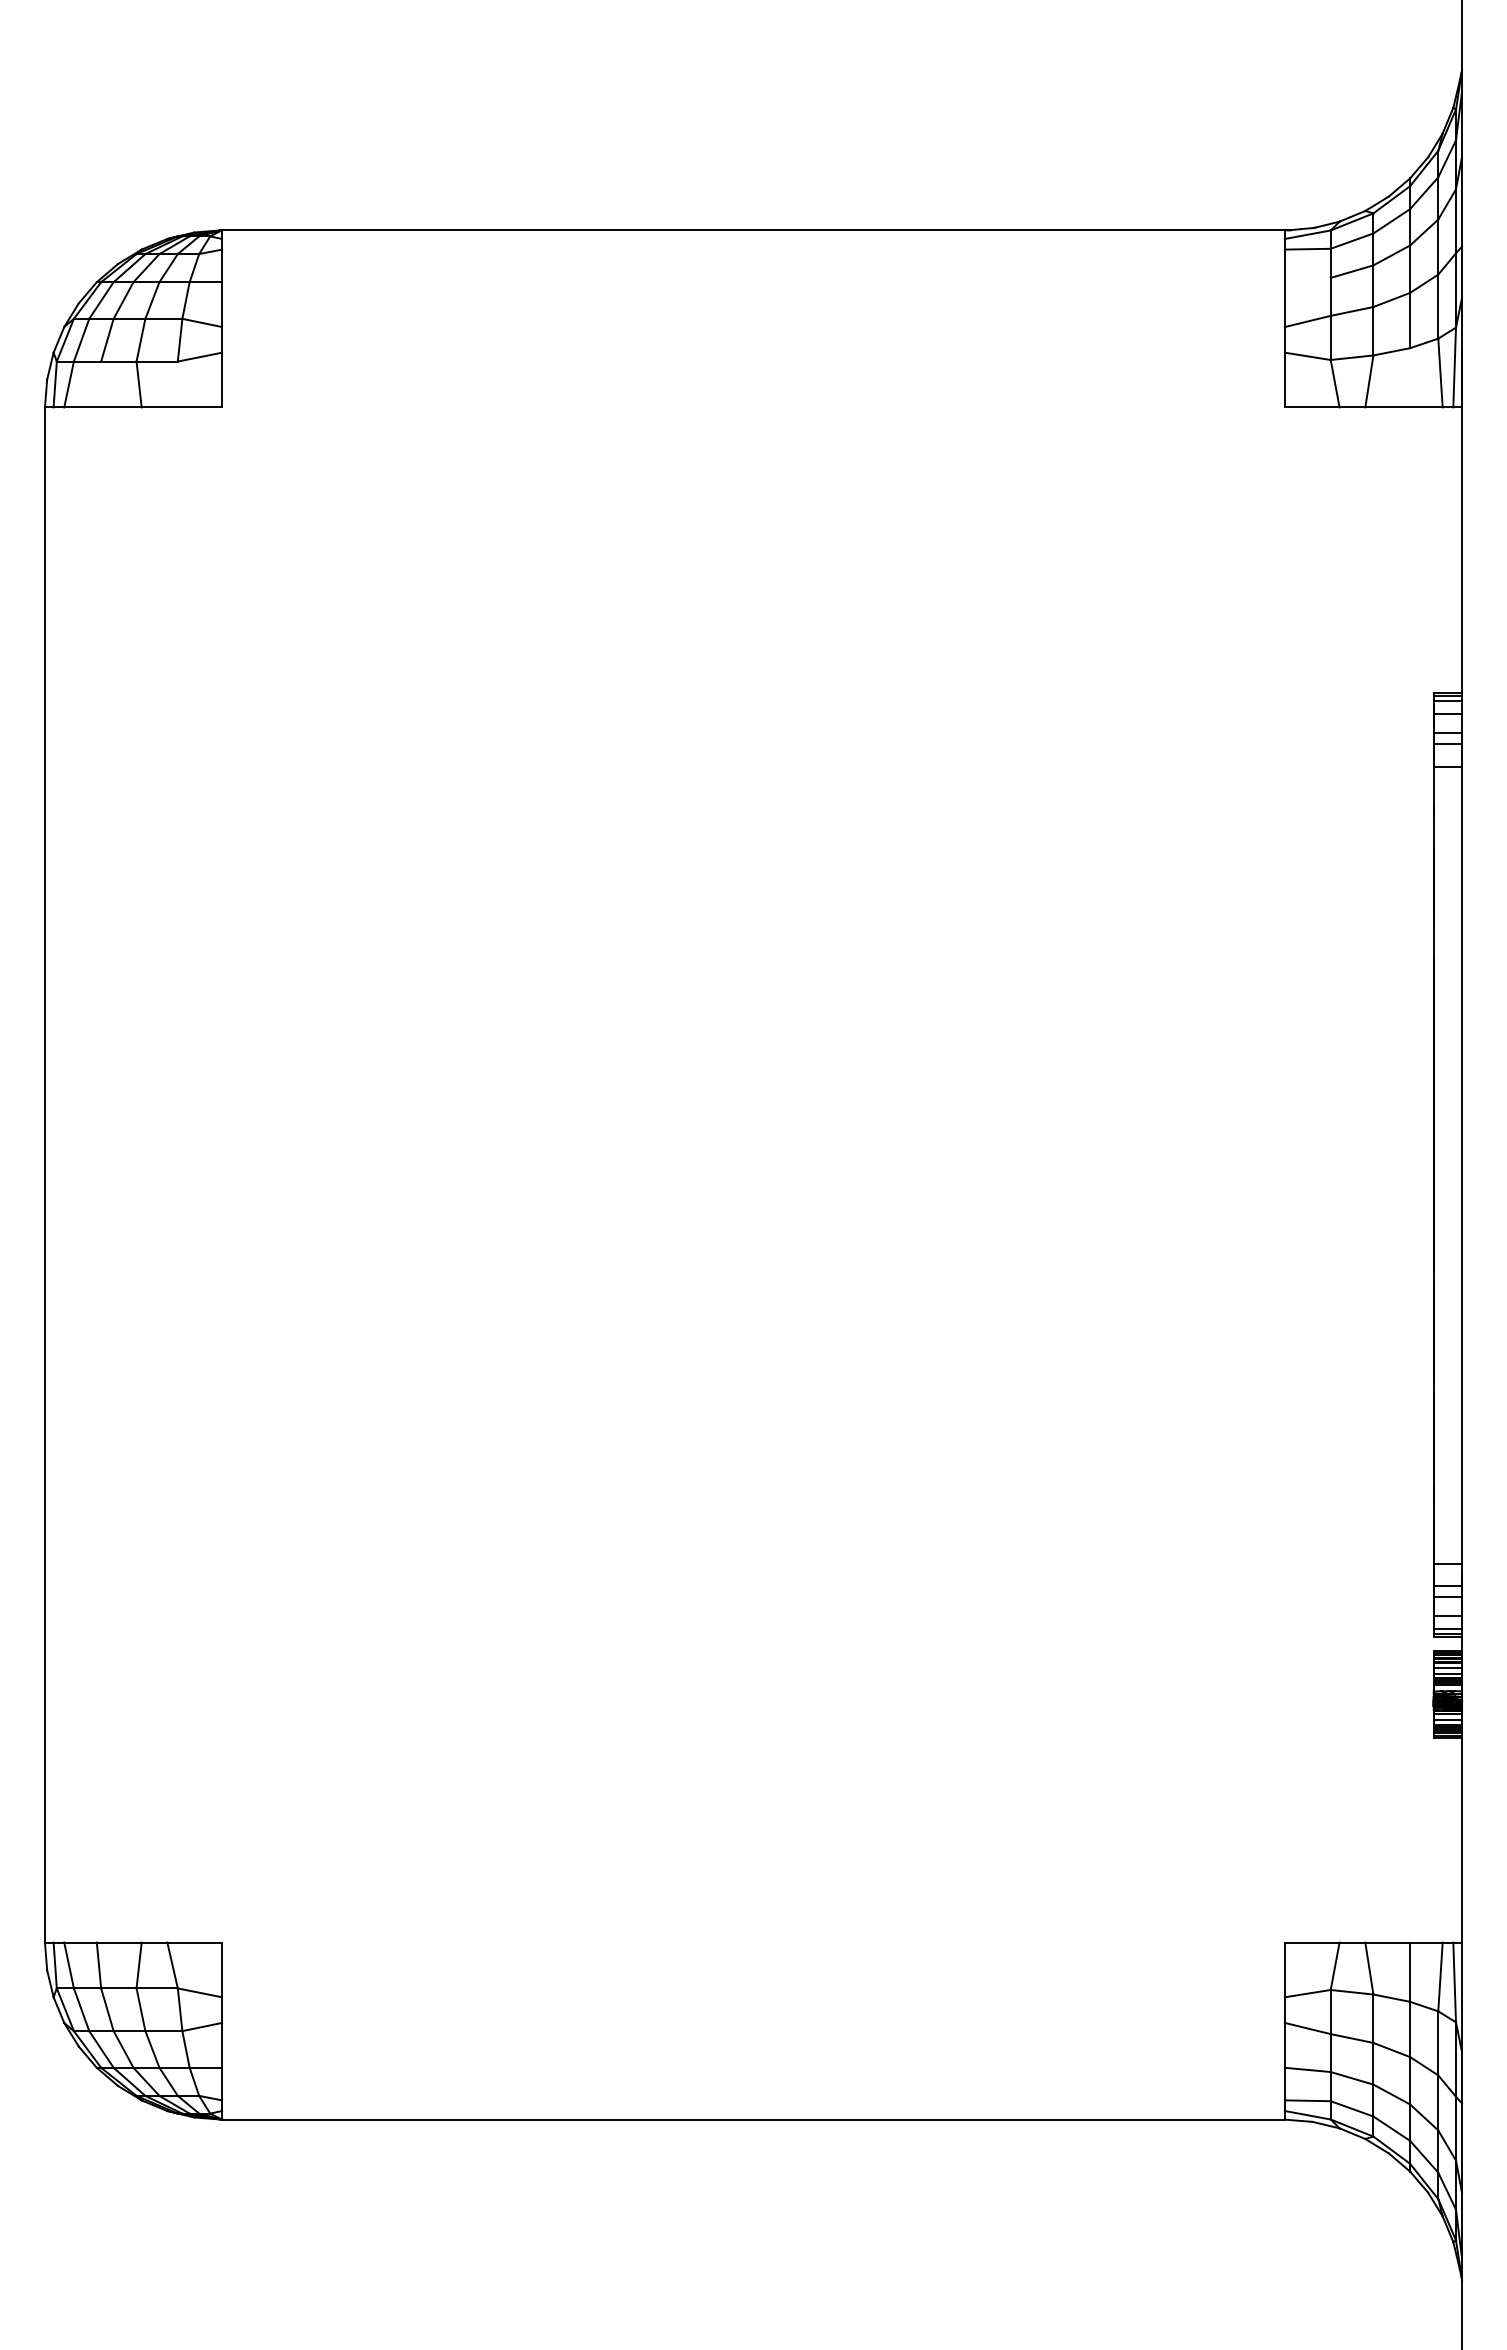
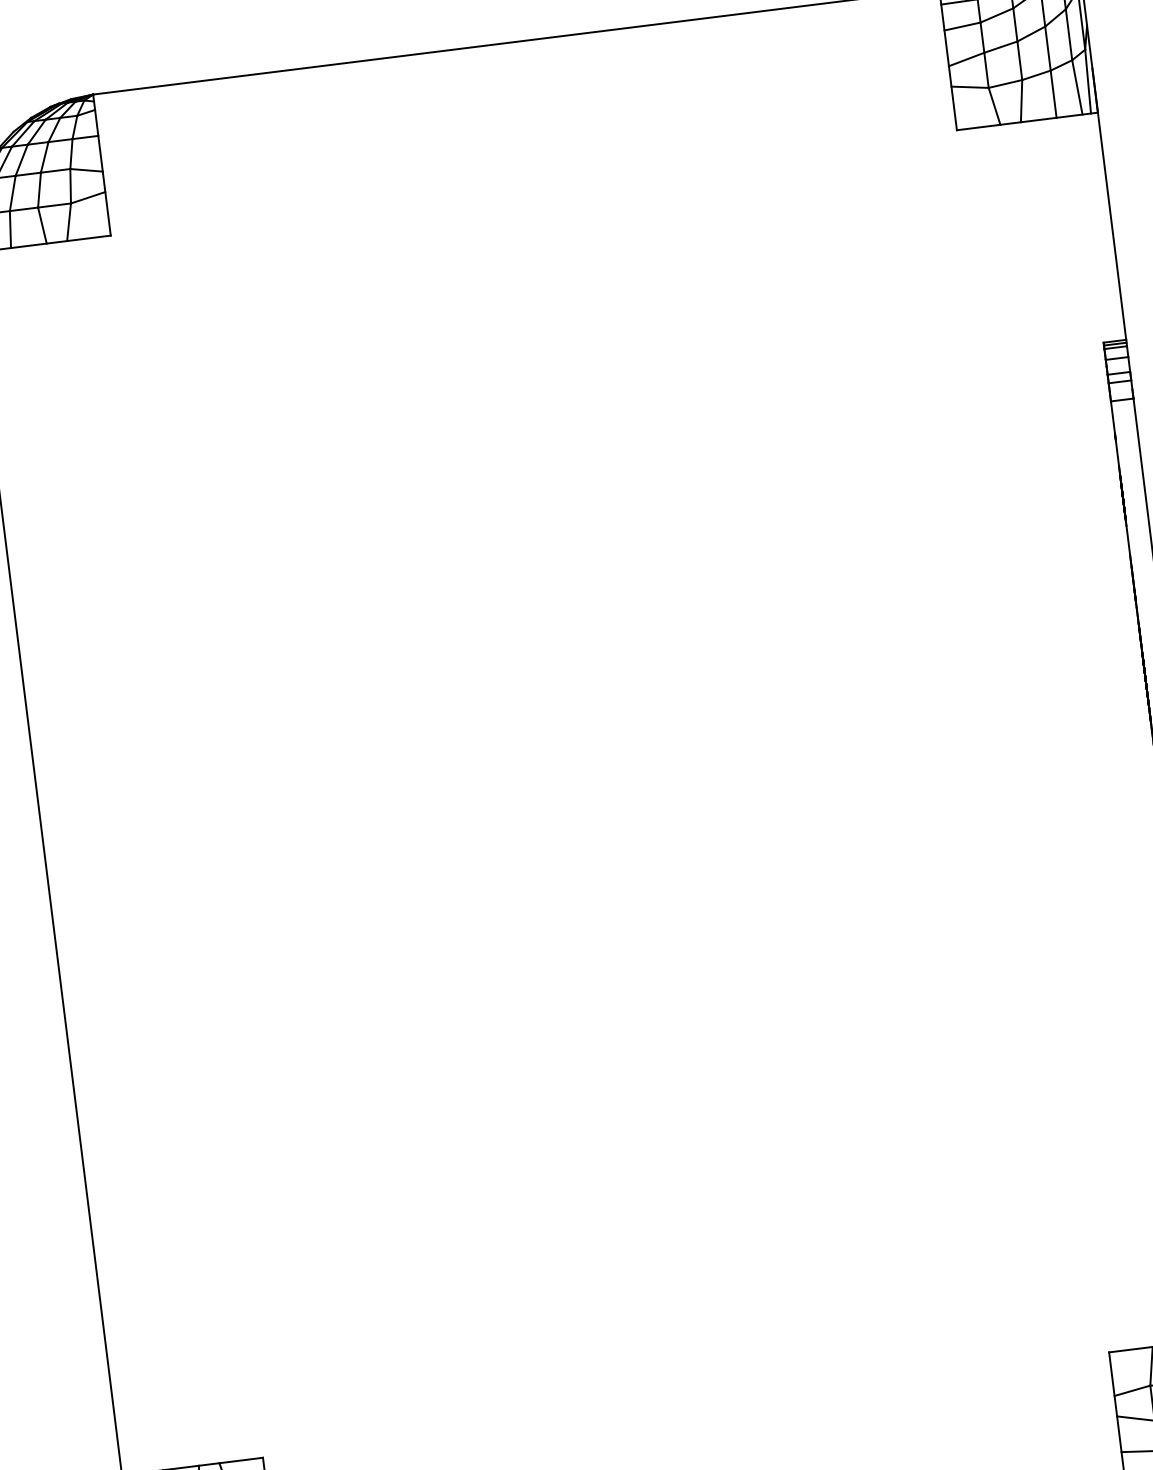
line: (1307, 279) -> (962, 26), added
line: (1410, 377) -> (1053, 93), added
line: (98, 384) -> (10, 229), added
line: (172, 384) -> (68, 222), added

